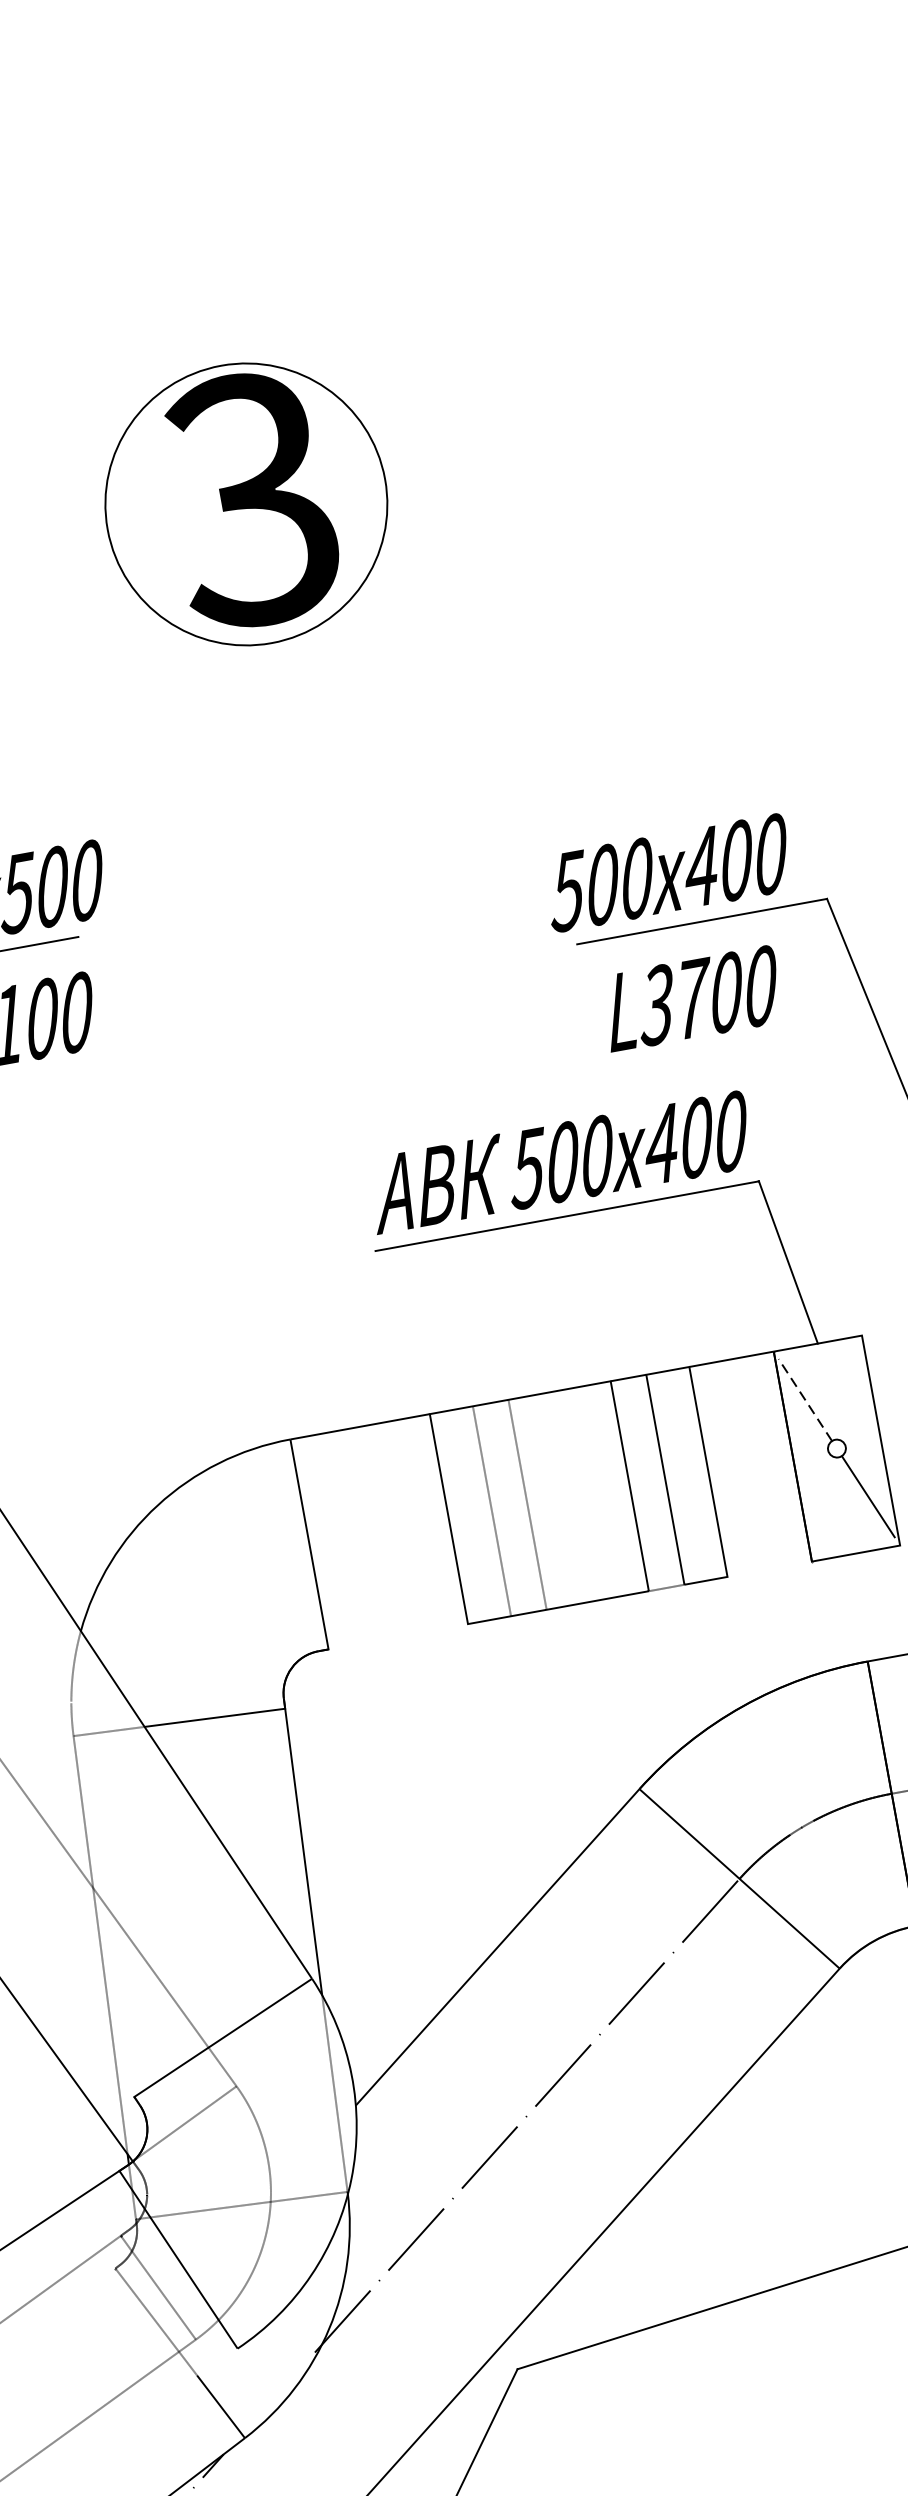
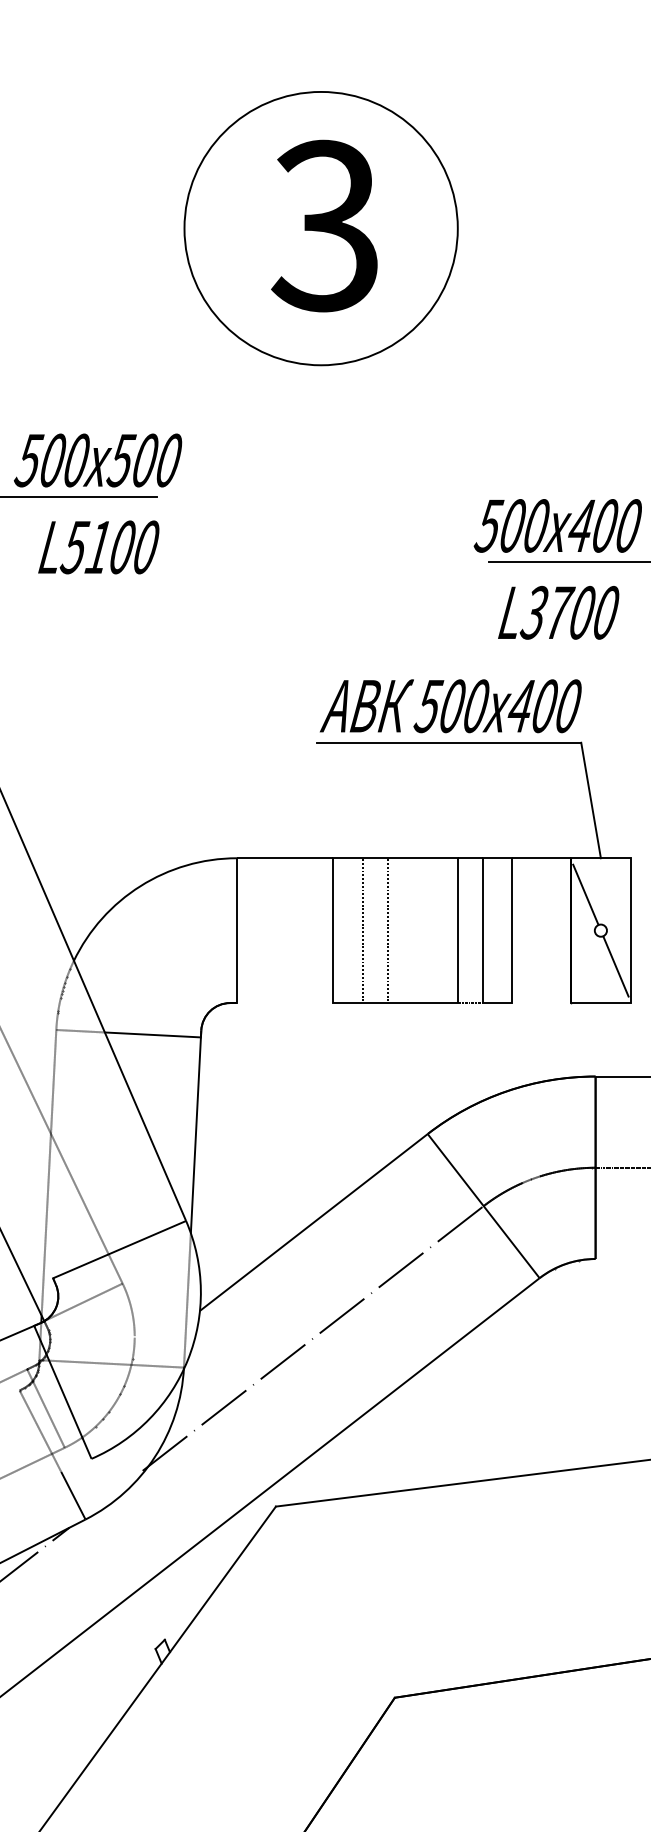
circle: (245, 504) -> (320, 228), size x1.43
line: (805, 1400) -> (585, 894), dashed -> solid

